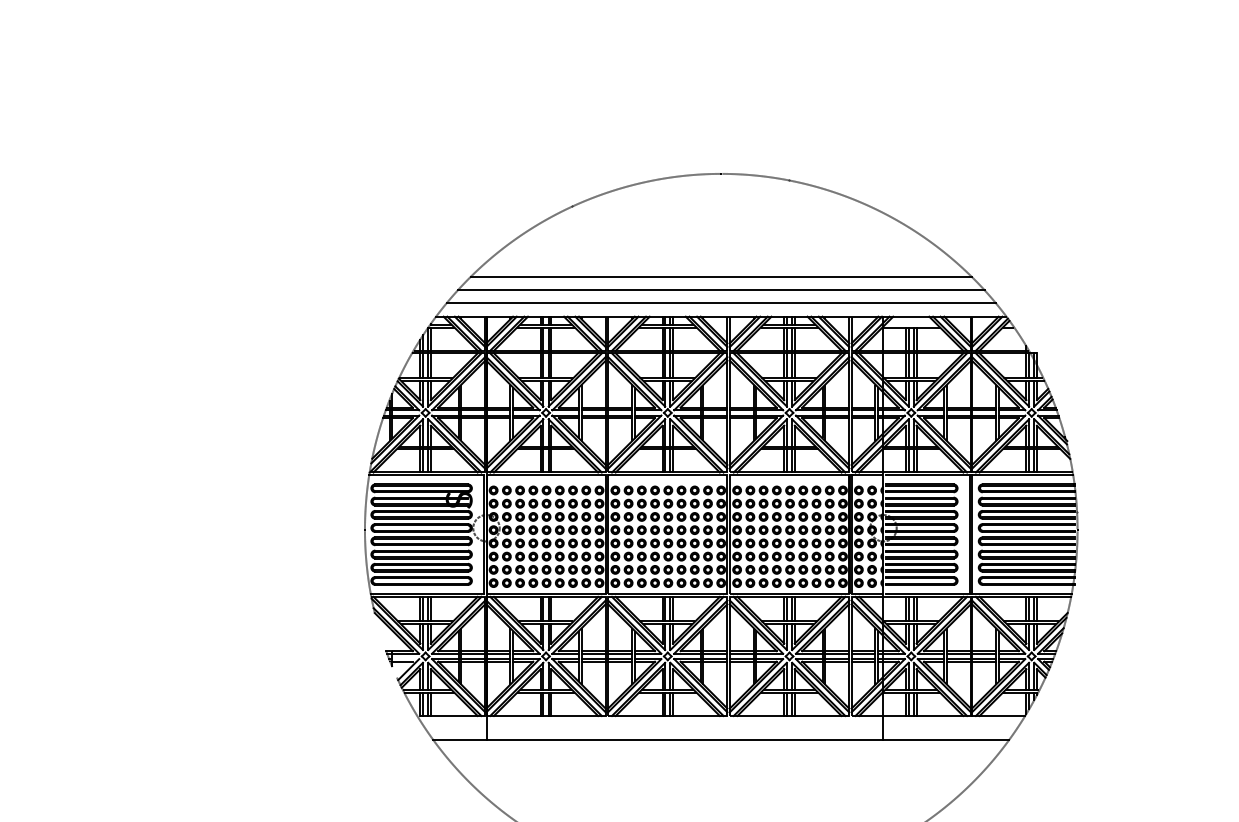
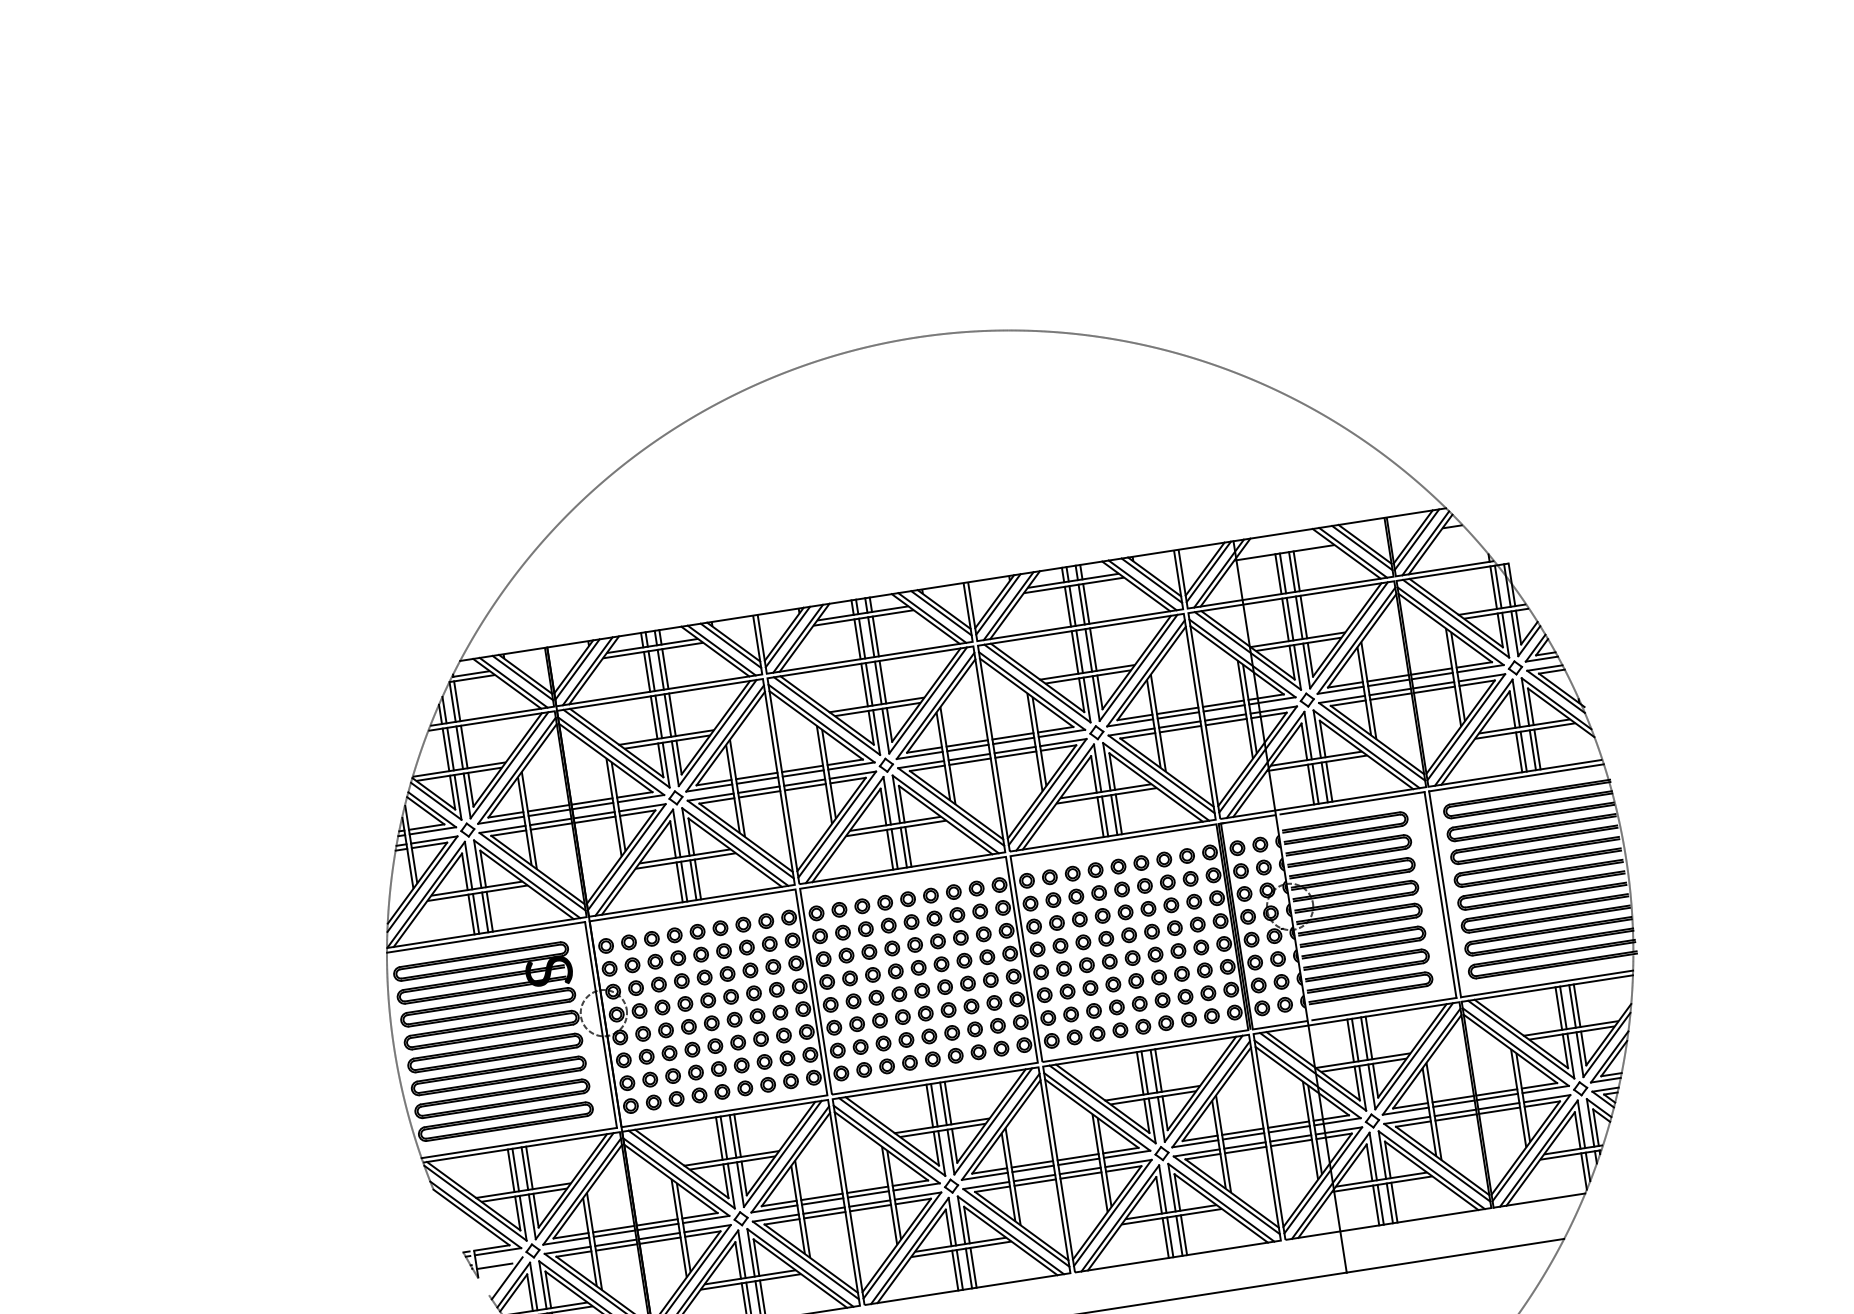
line: (720, 277) -> (941, 517), removed
line: (721, 290) -> (946, 539), removed
line: (720, 303) -> (948, 562), removed

